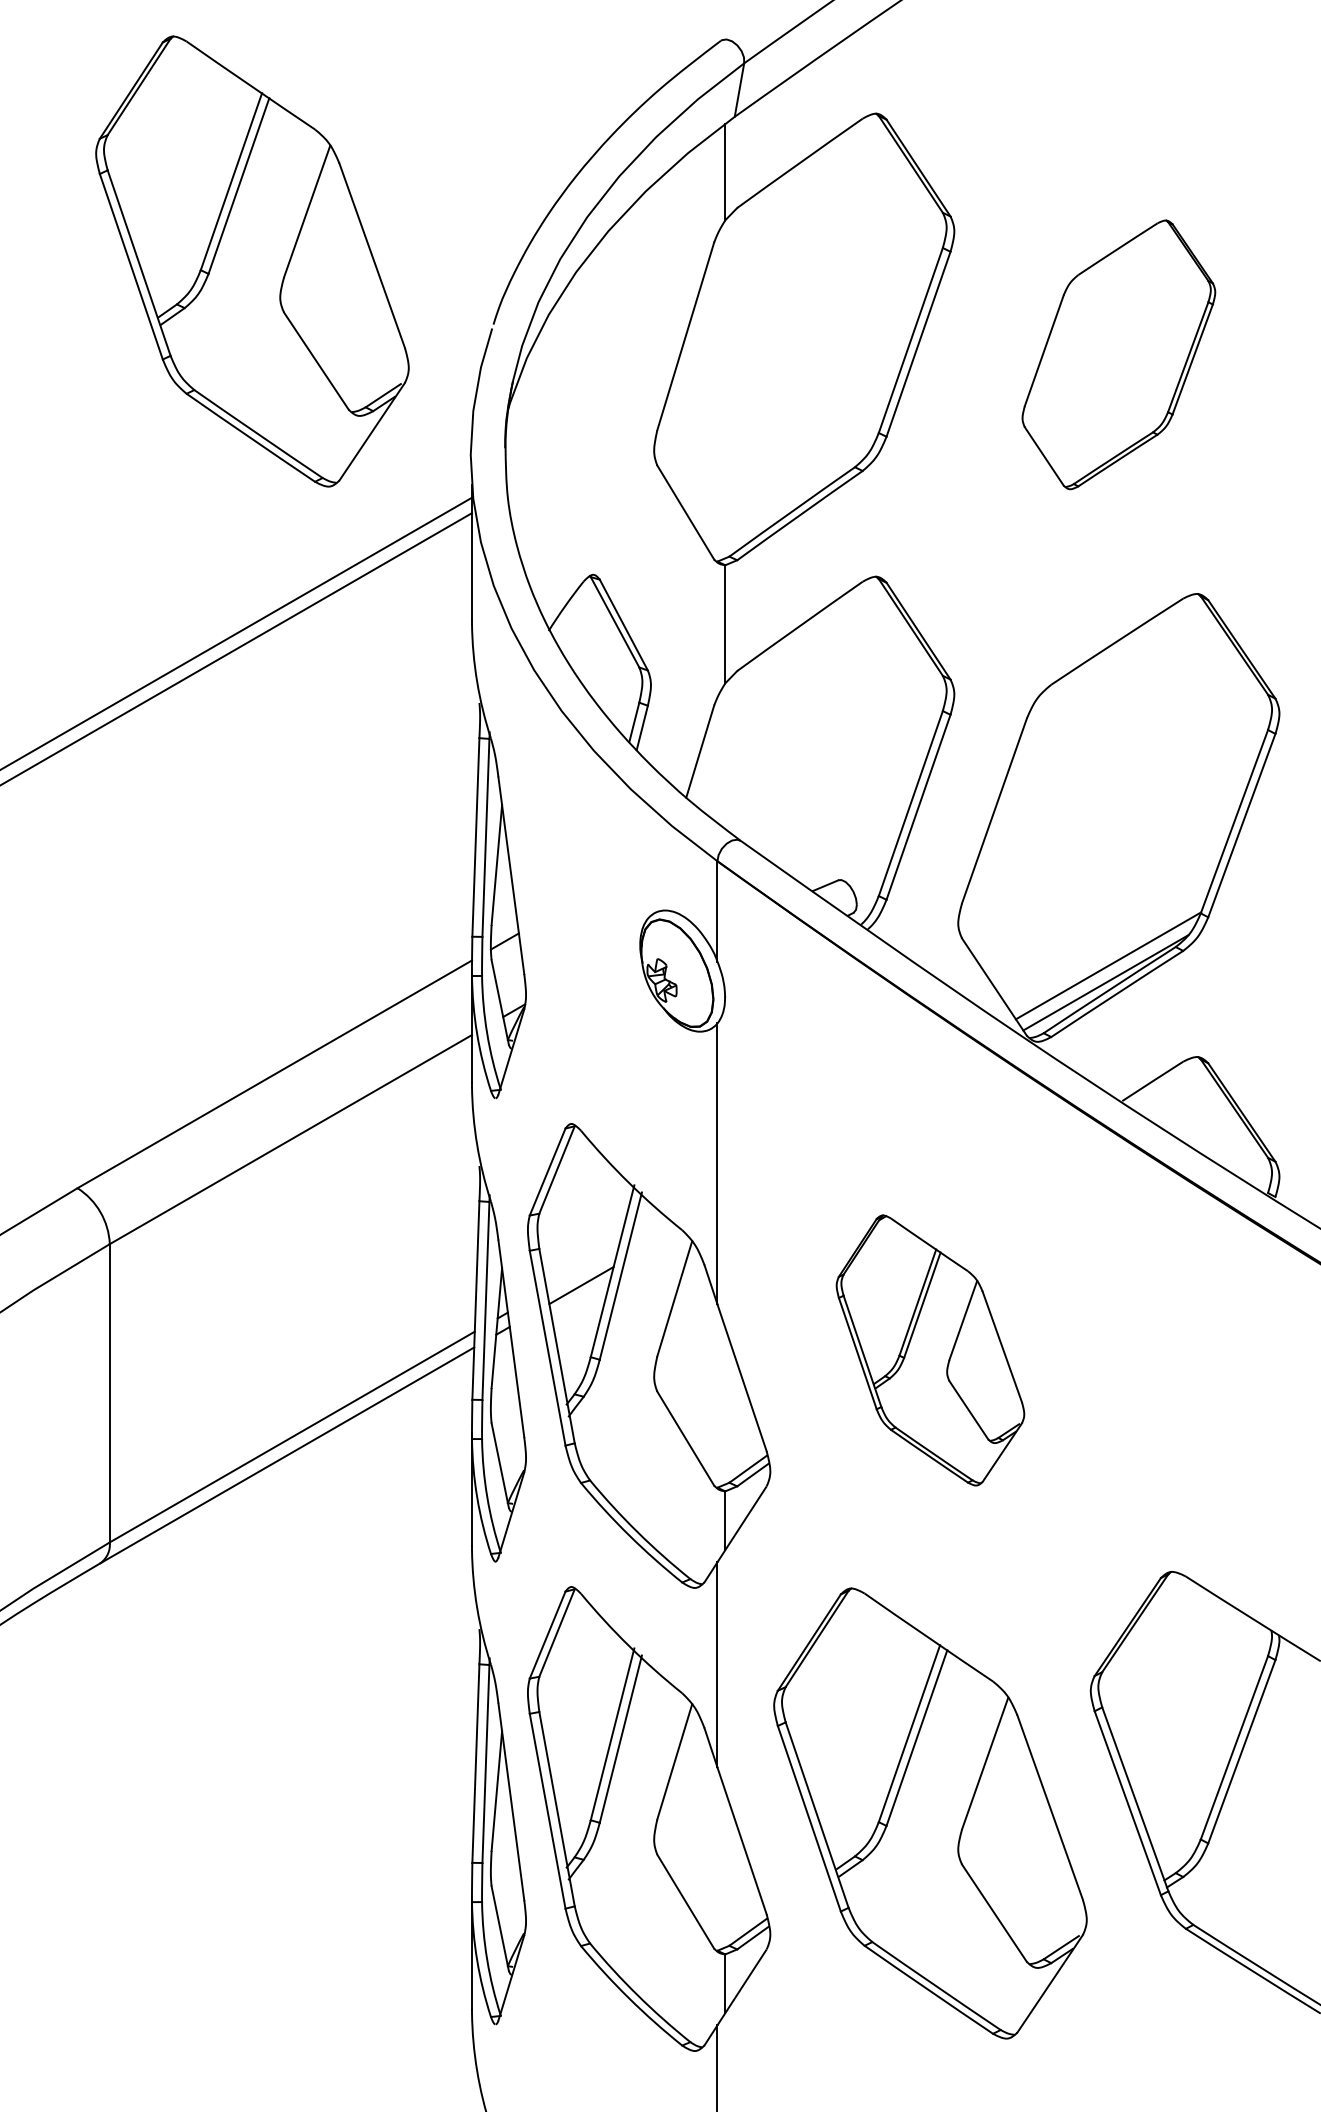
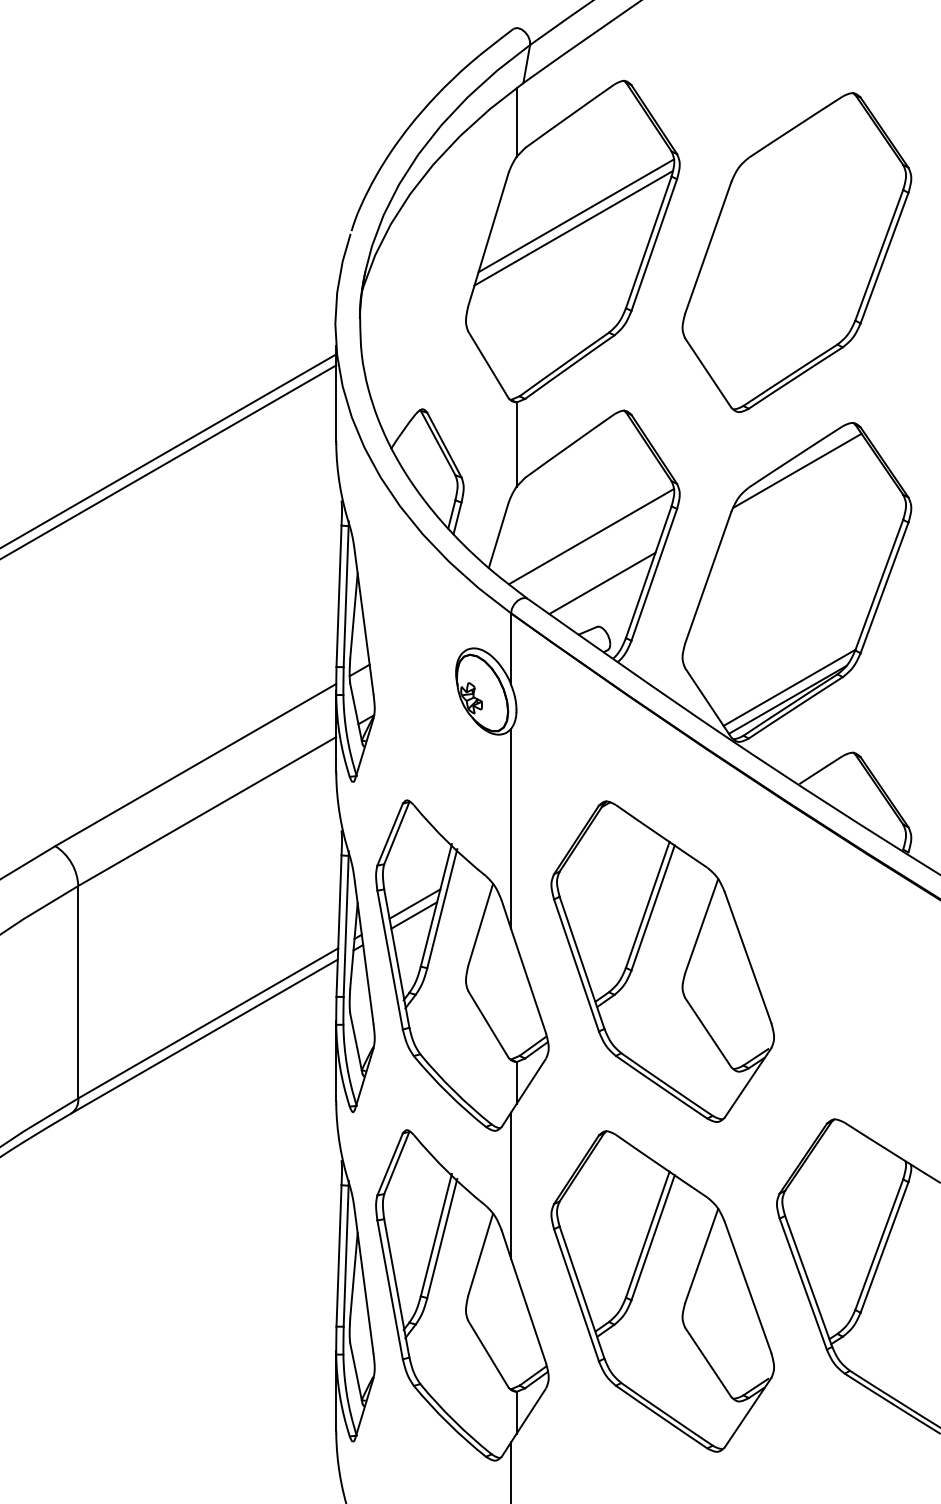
part: (252, 261) -> (179, 186), removed
line: (808, 302) -> (575, 215), added
line: (805, 320) -> (573, 228), added
part: (1118, 354) -> (796, 252), size x1.67
line: (1119, 661) -> (797, 471), added
line: (830, 753) -> (591, 536), added
line: (845, 819) -> (602, 583), added
line: (582, 1269) -> (414, 904), added
part: (930, 1350) -> (662, 961), size x1.67

